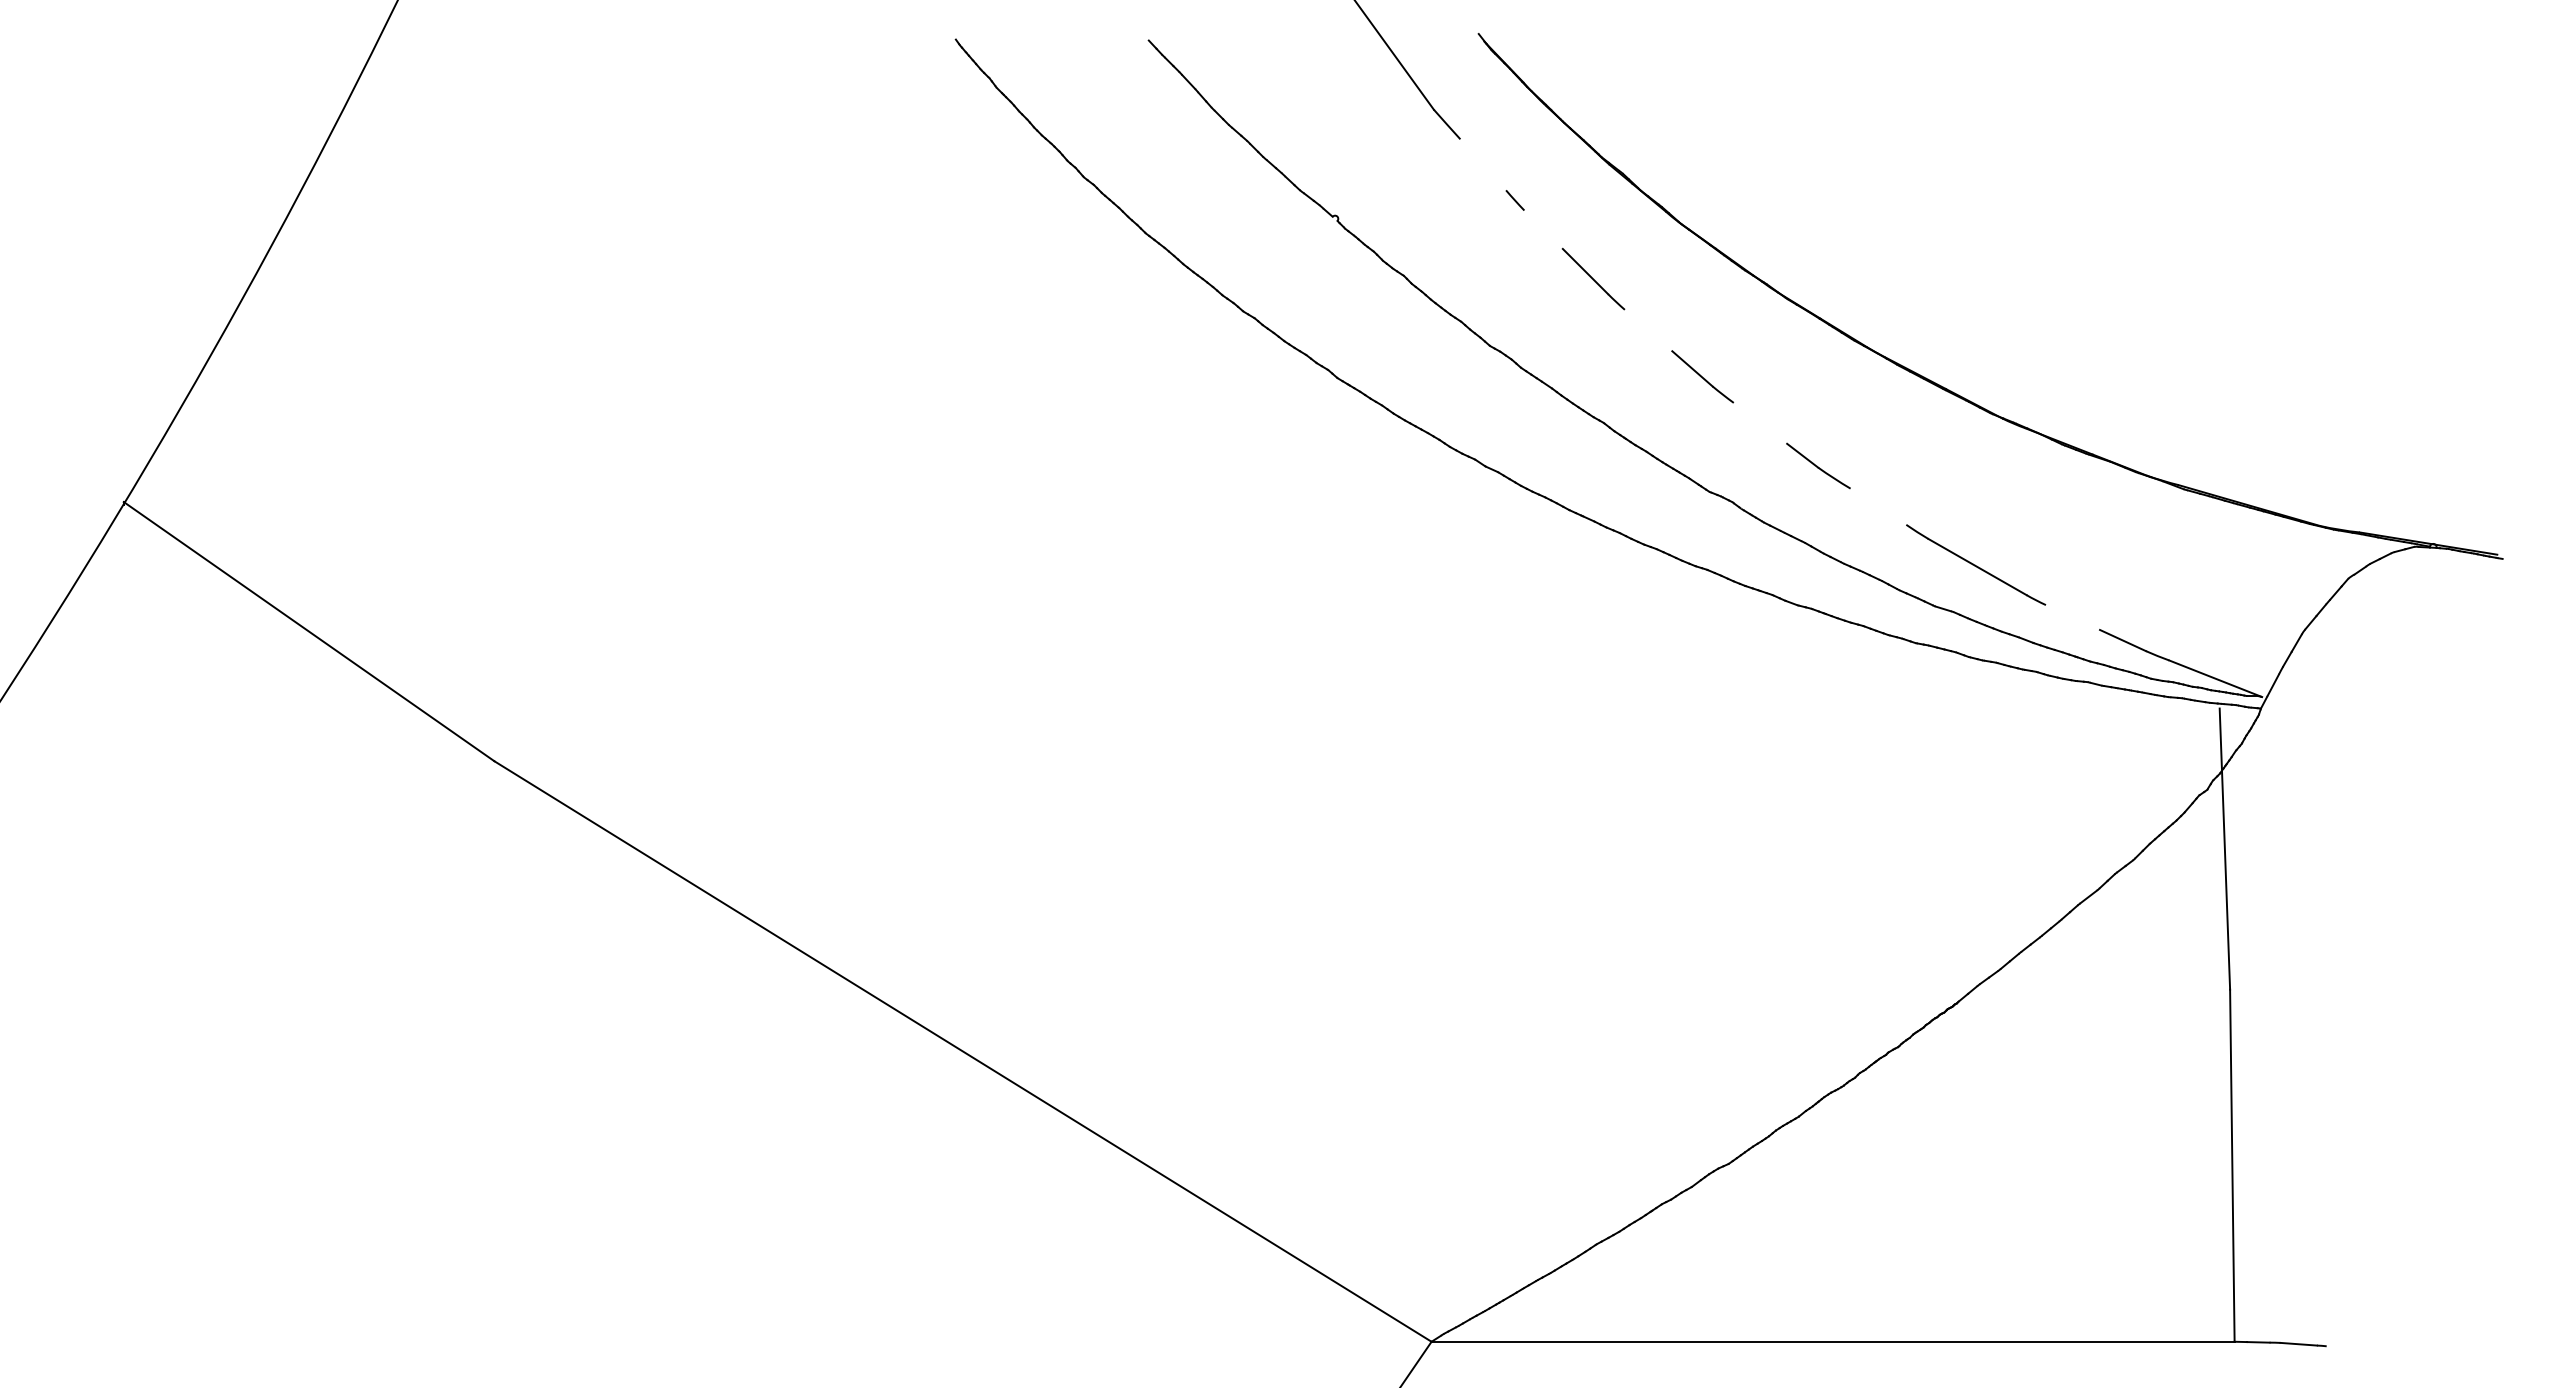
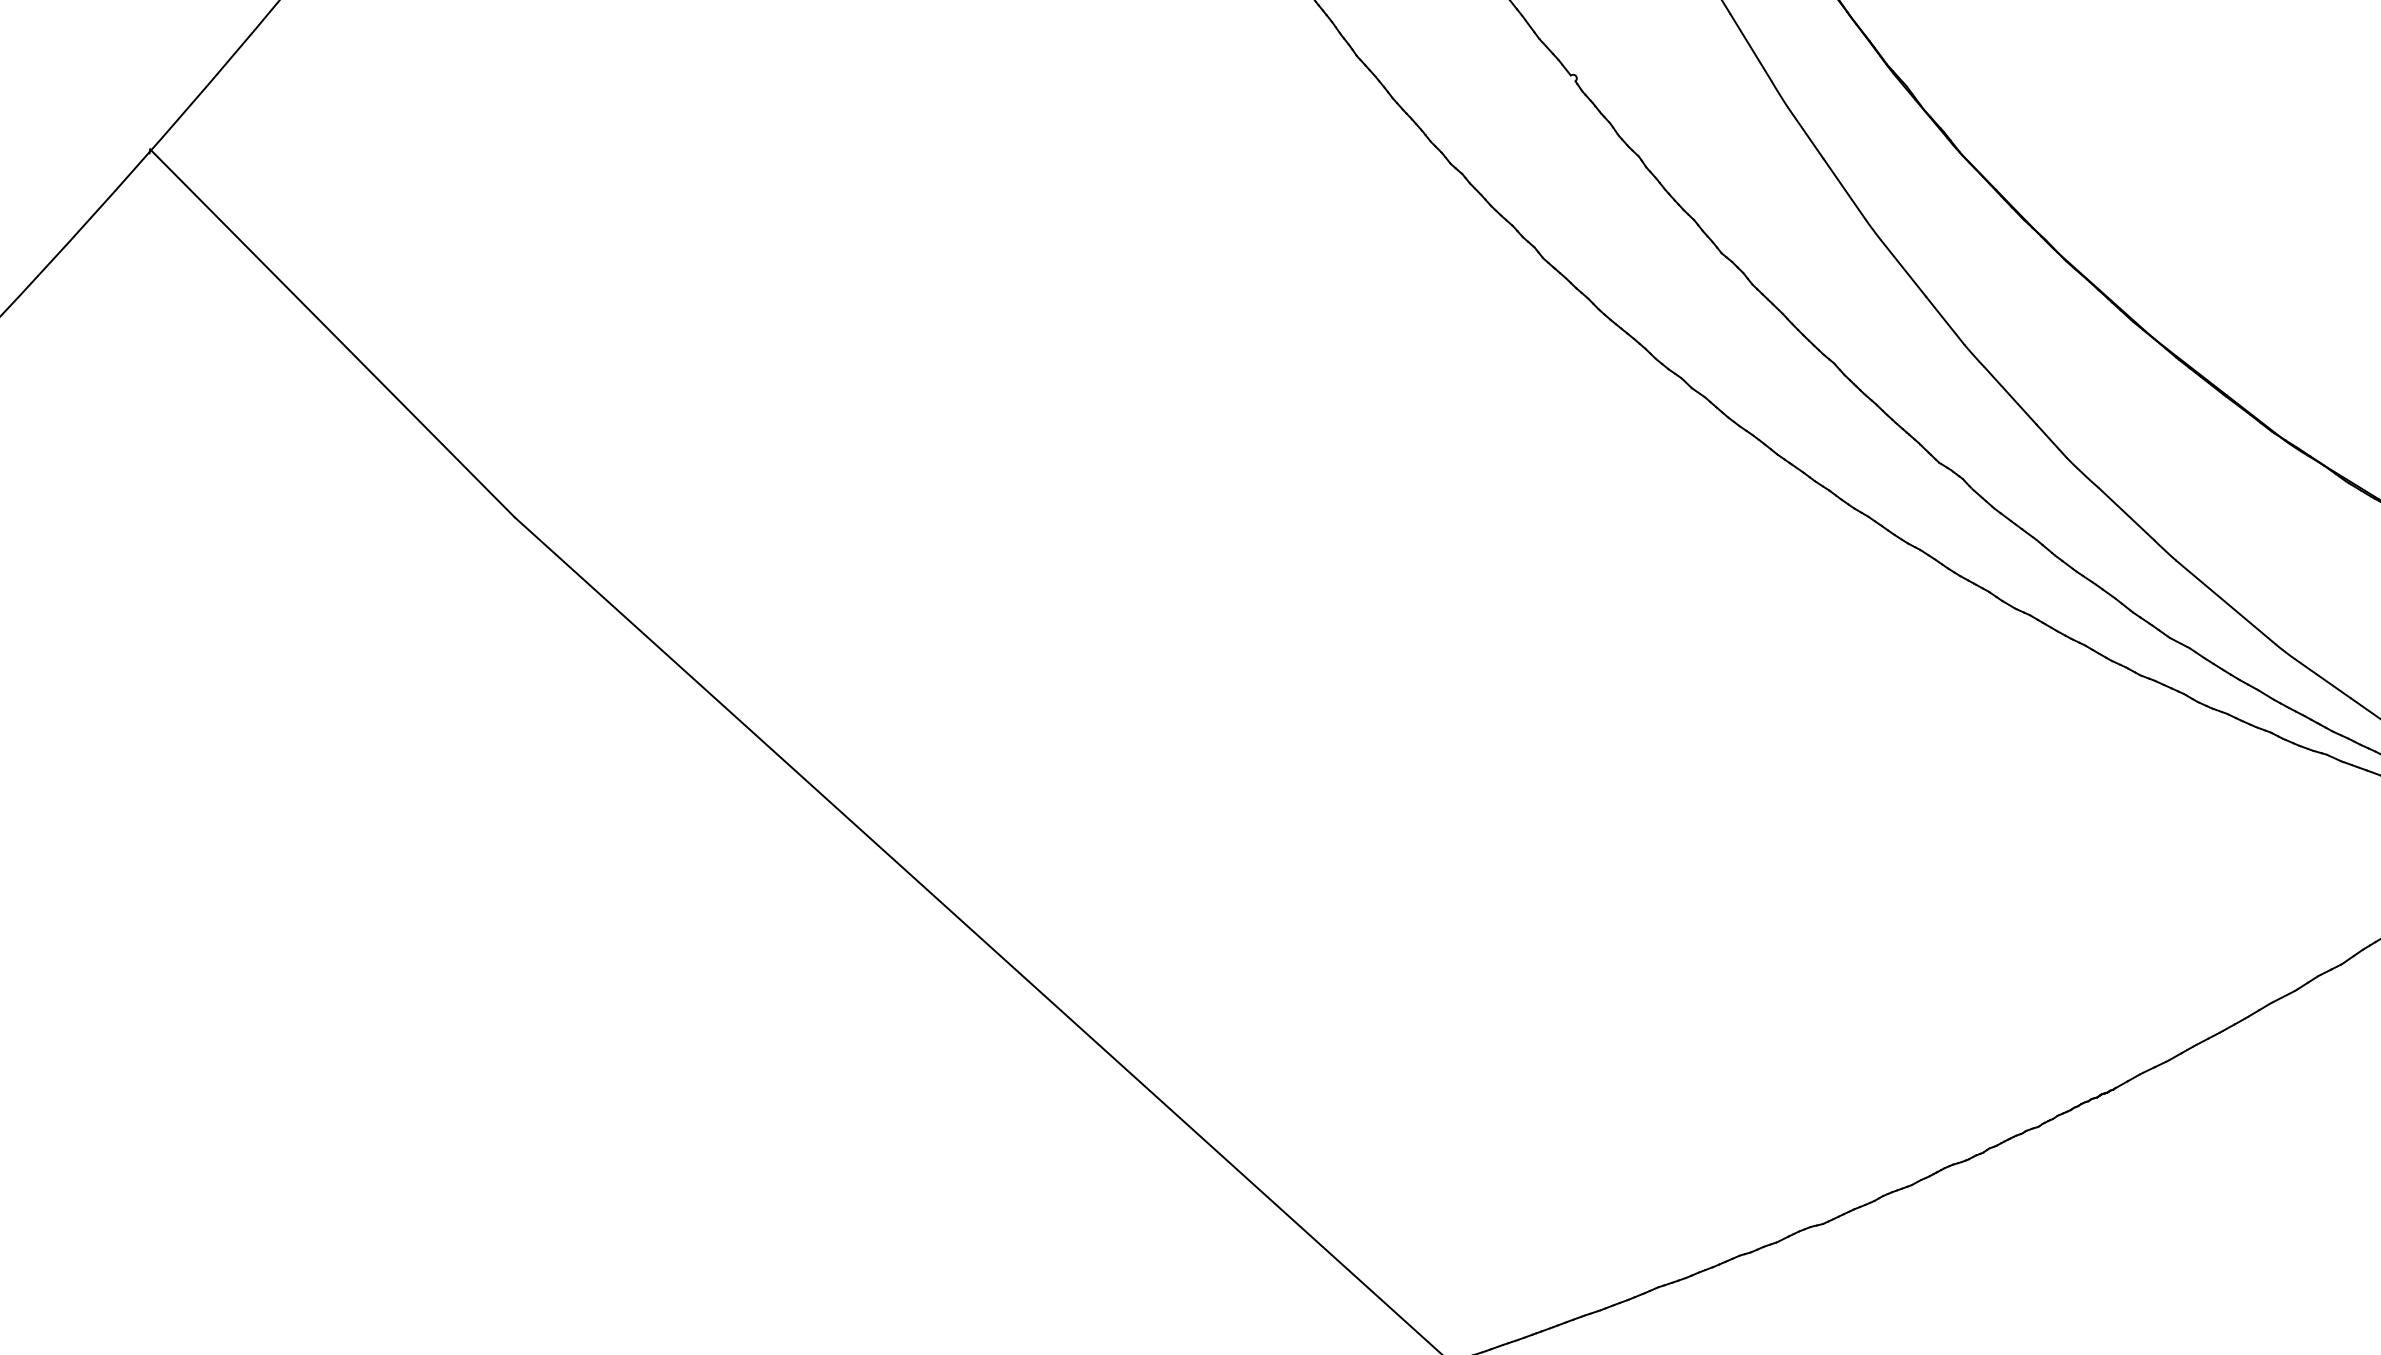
line: (1483, 164) -> (1751, 47), added
line: (1543, 229) -> (1805, 133), added
line: (1648, 330) -> (1903, 268), added
line: (1760, 422) -> (2010, 394), added
line: (1878, 506) -> (2126, 513), added
line: (2072, 617) -> (2322, 678), added

